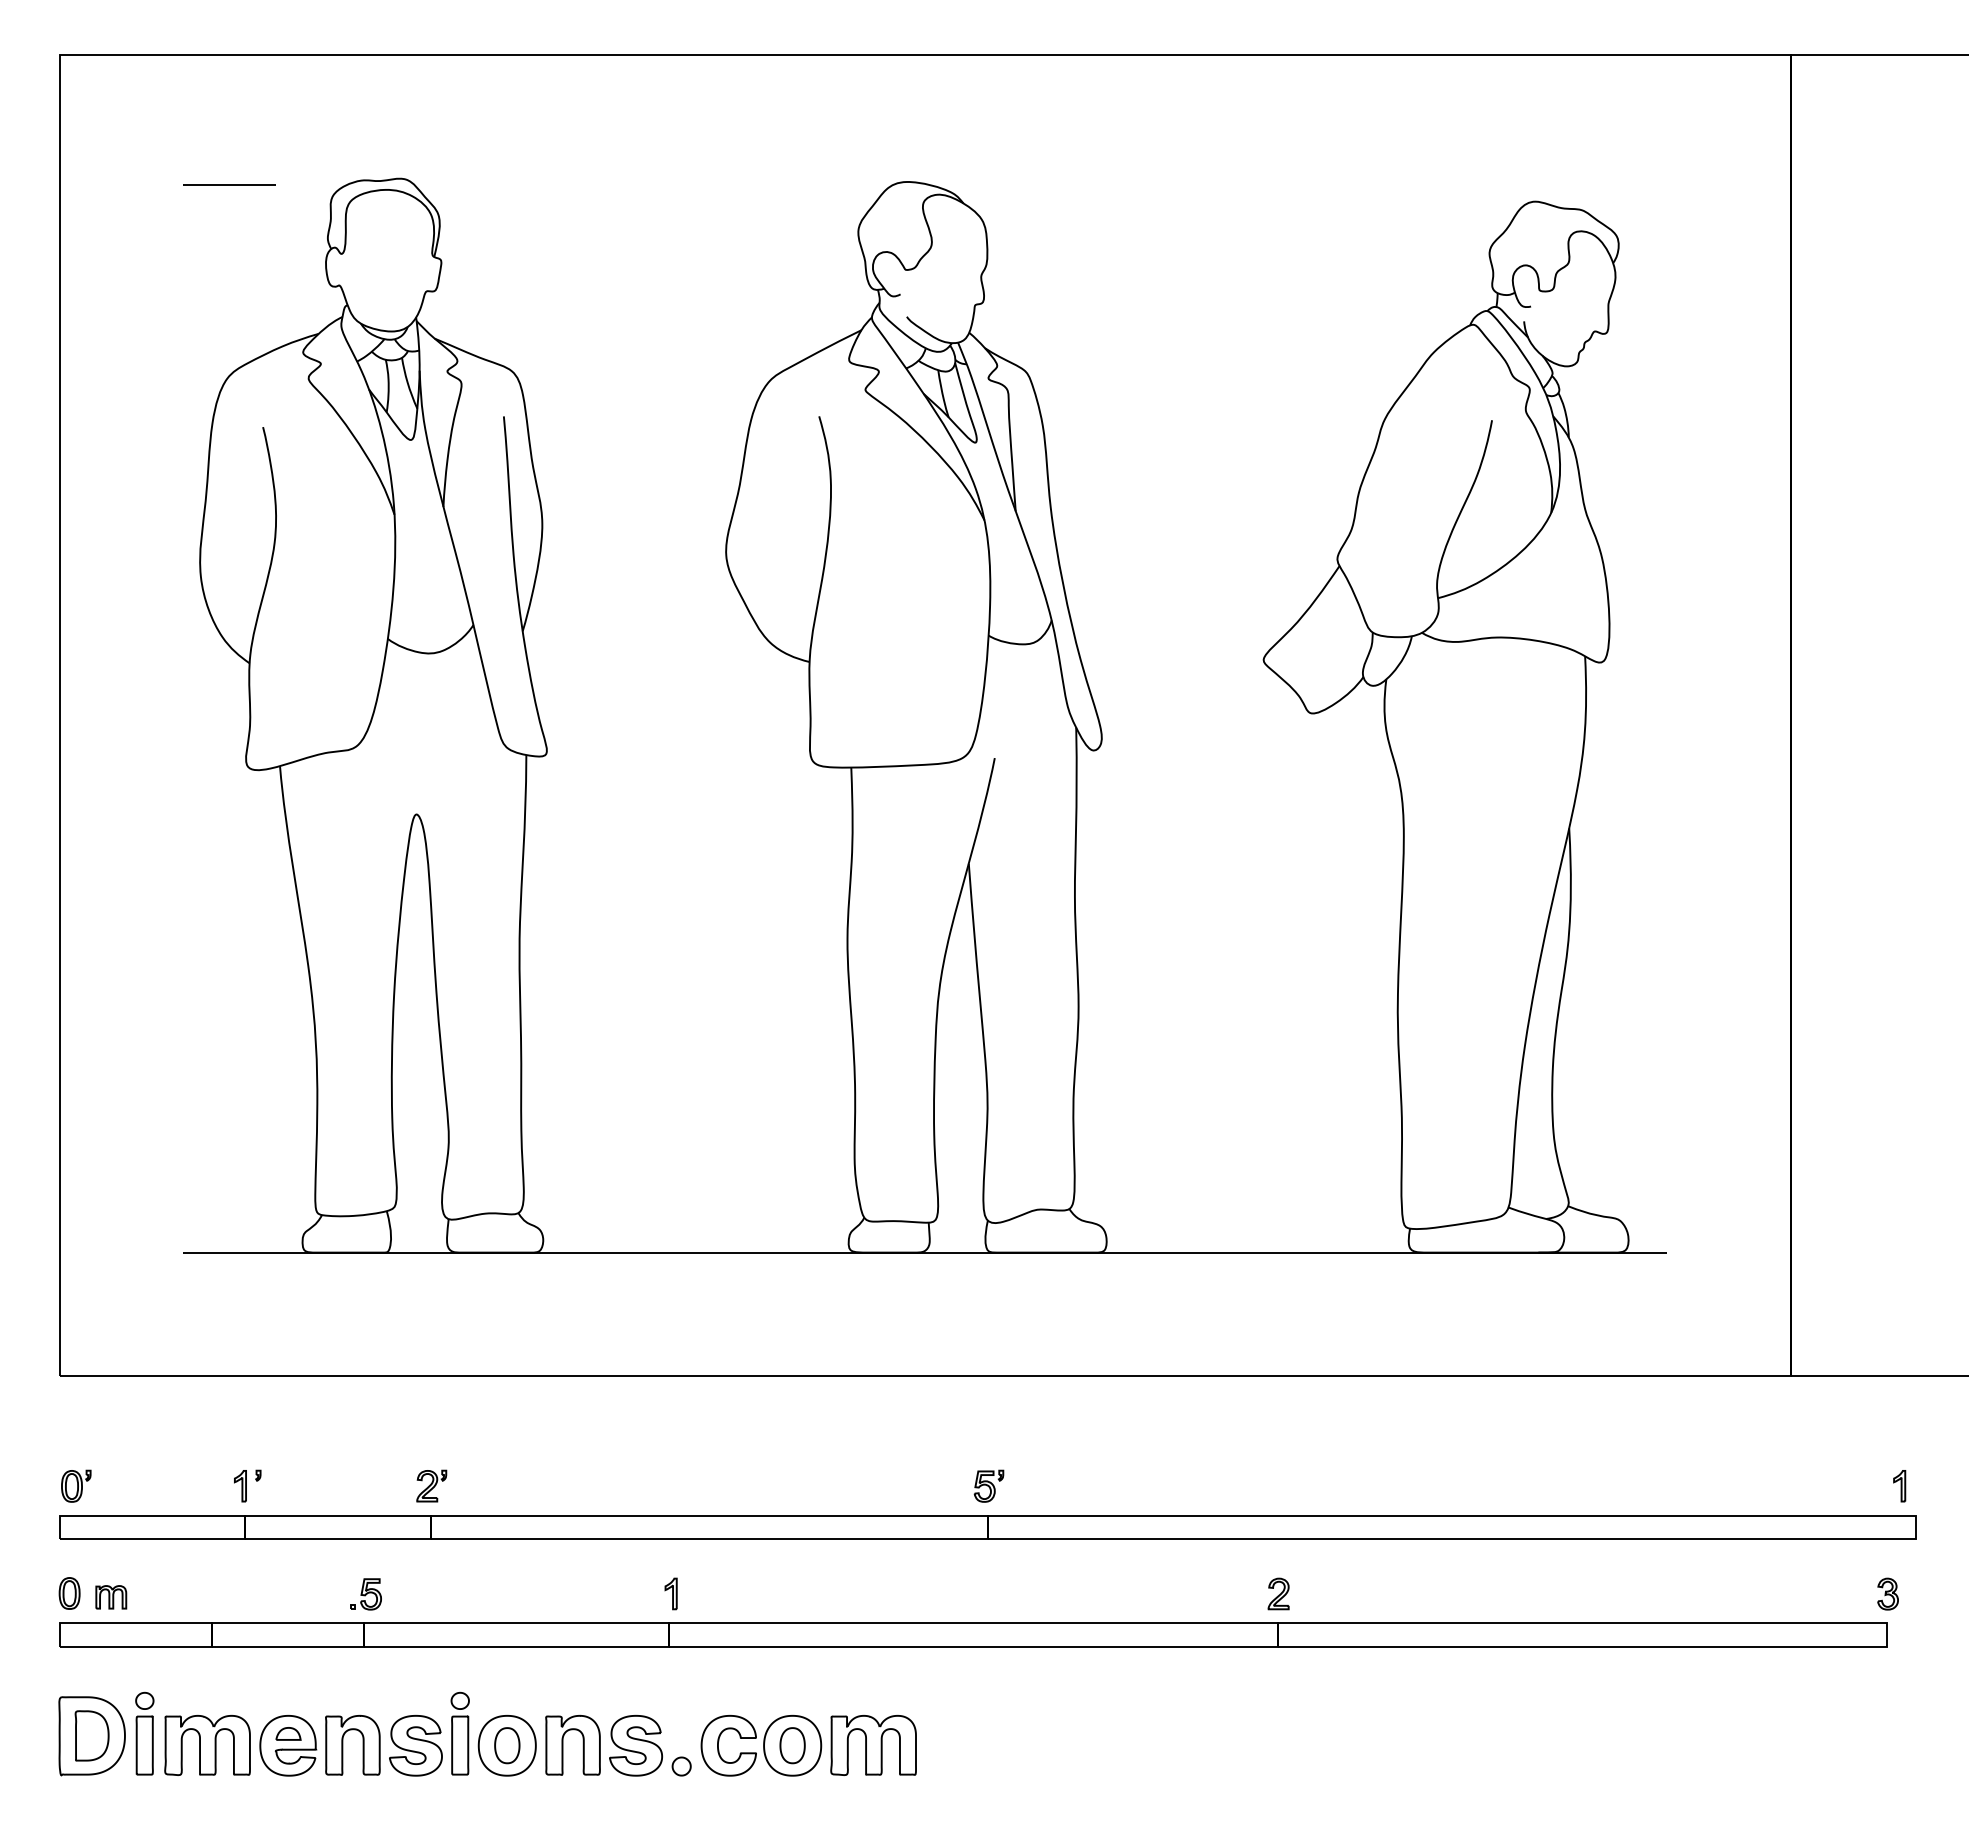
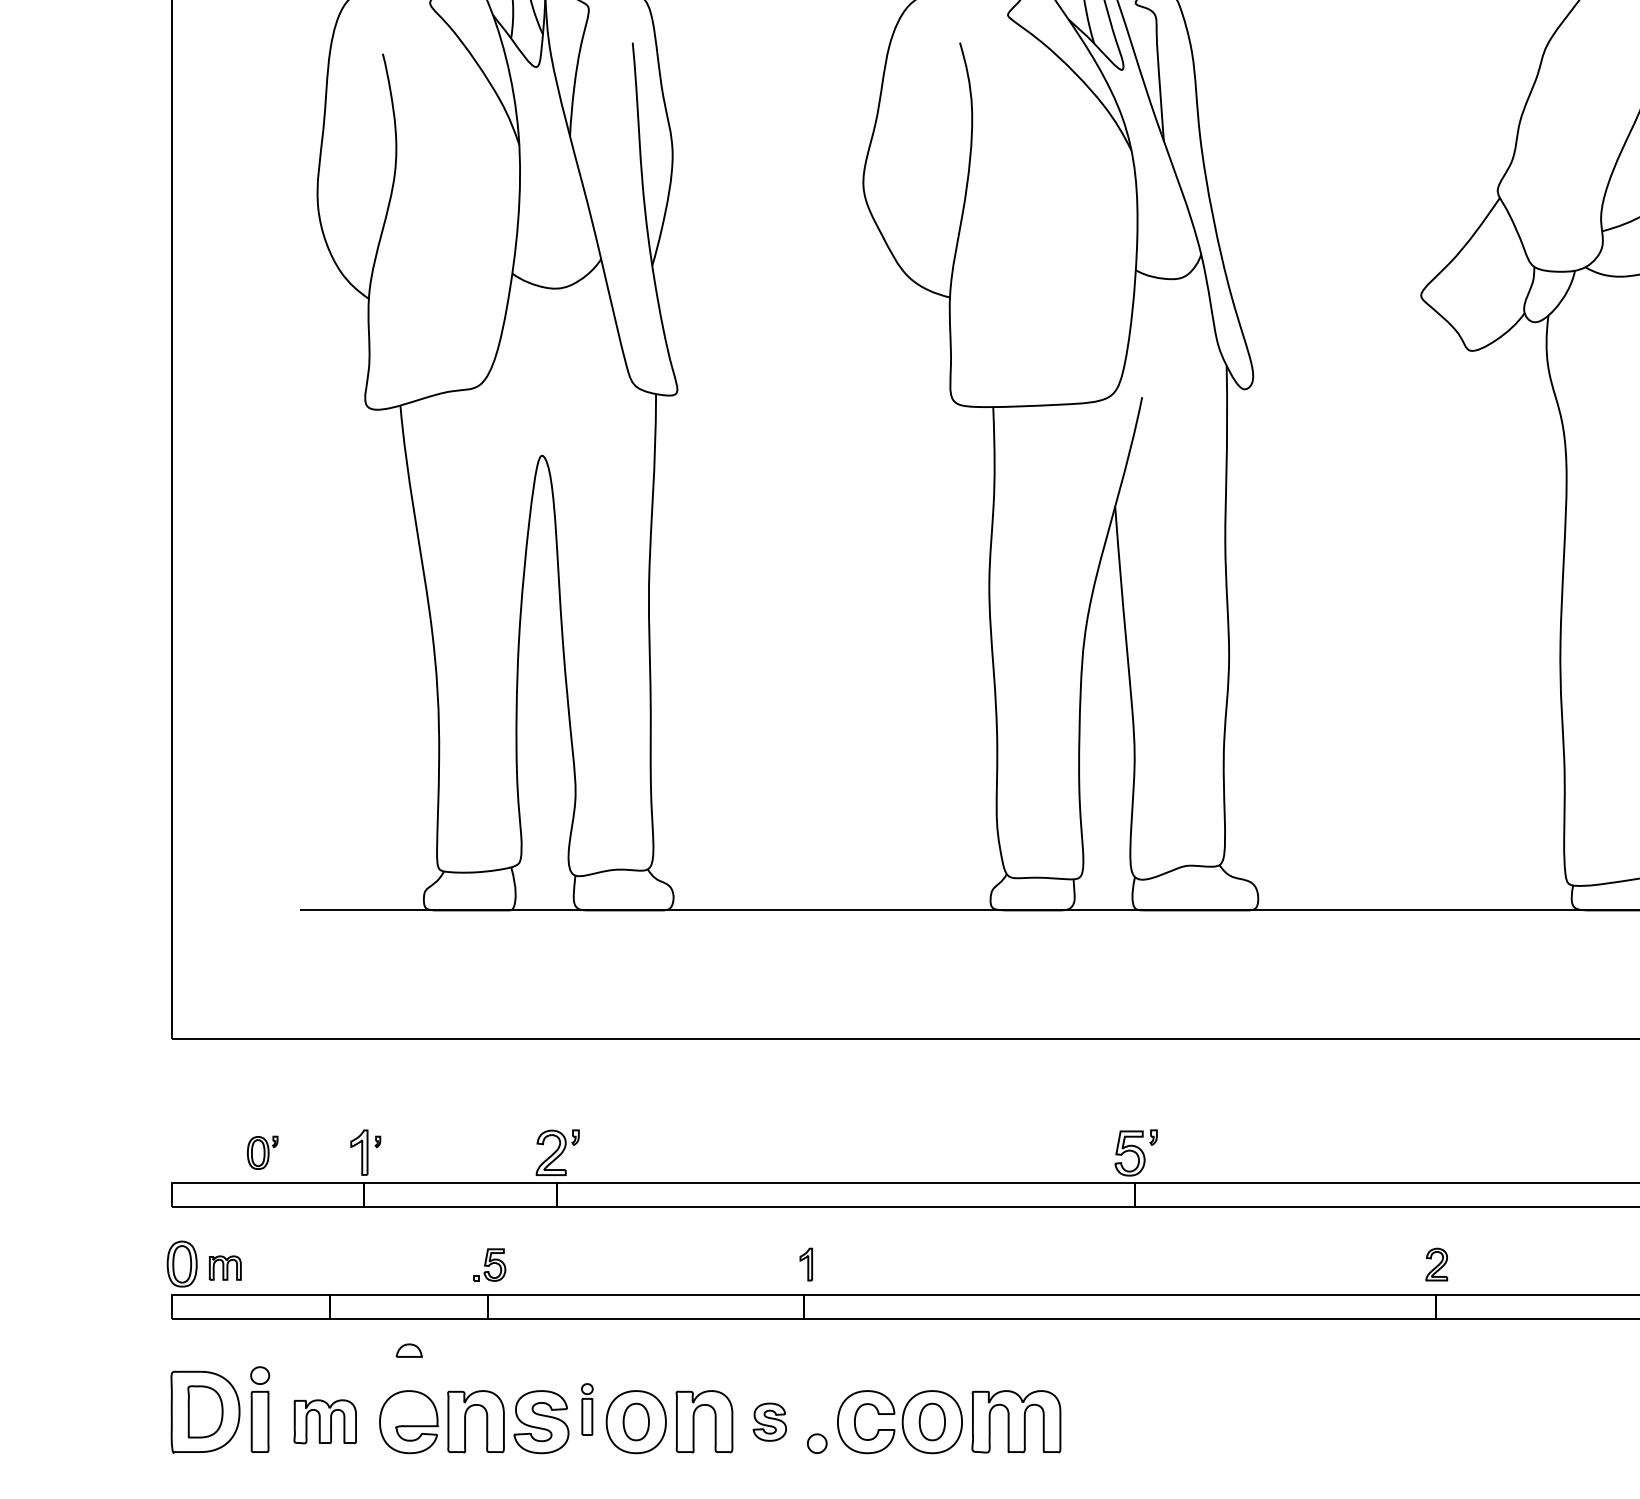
part: (76, 1485) -> (262, 1152), moved
part: (431, 1485) -> (557, 1152), size x1.4
part: (988, 1485) -> (1135, 1152), size x1.4
part: (240, 1486) -> (359, 1153), size x1.4
part: (69, 1593) -> (181, 1264), size x1.4
part: (288, 1733) -> (409, 1350), moved
part: (459, 1733) -> (586, 1409), size x0.6
part: (207, 1745) -> (325, 1421), size x0.7
part: (635, 1745) -> (769, 1421), size x0.6

